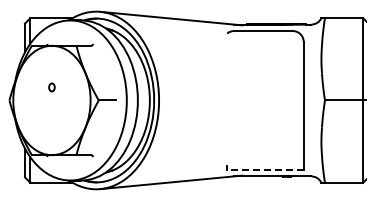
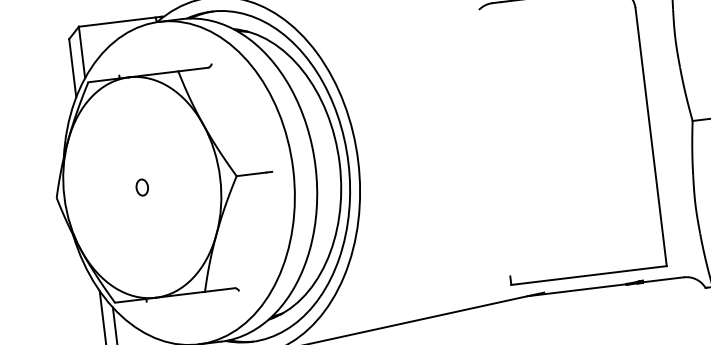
part: (51, 87) -> (141, 187), moved
line: (265, 169) -> (589, 274), dashed -> solid

